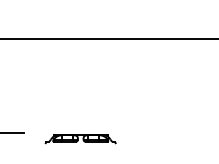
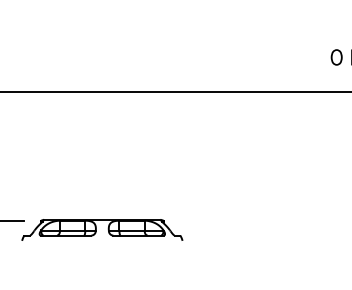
part: (80, 138) -> (102, 229), size x1.67

